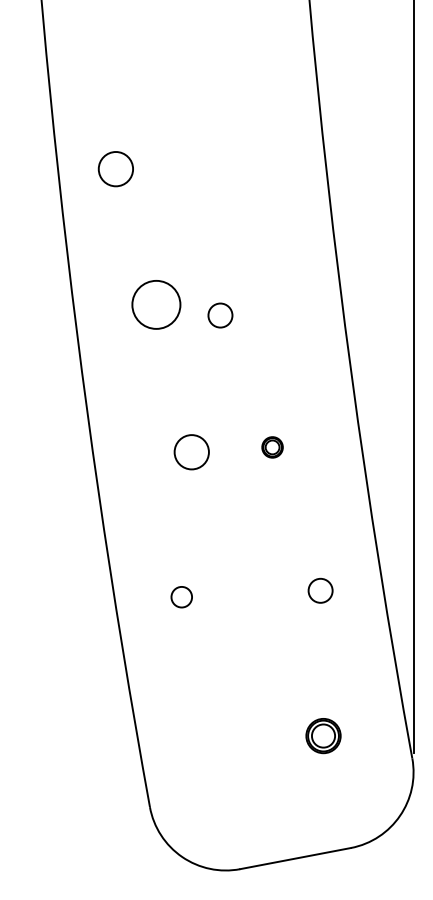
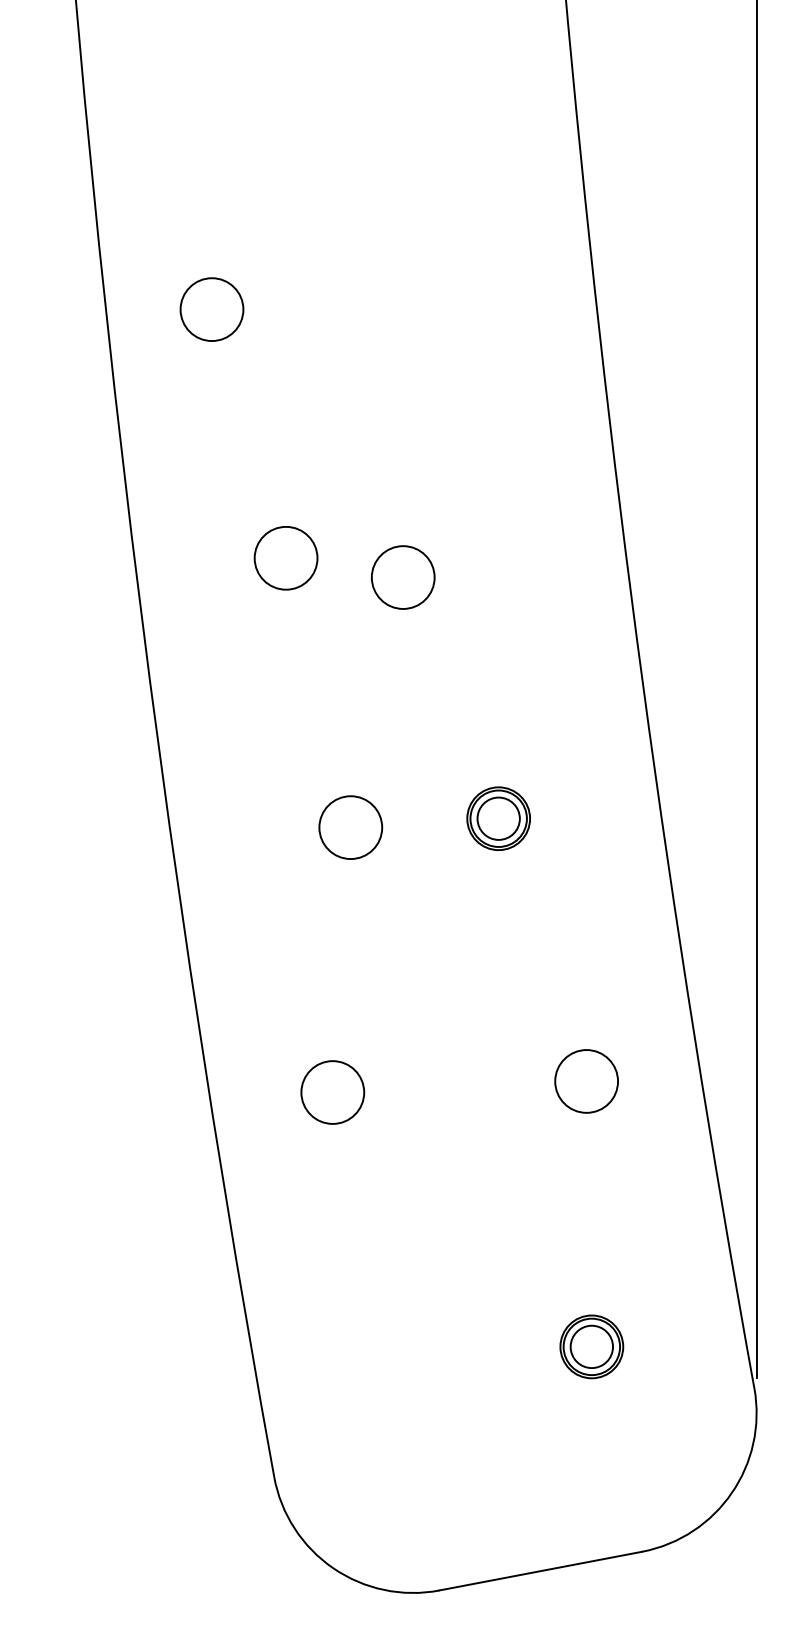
circle: (156, 305) -> (286, 559), size x0.71
circle: (220, 315) -> (403, 577), size x1.43
part: (272, 447) -> (498, 818), size x1.67
circle: (320, 590) -> (586, 1080), size x1.43
circle: (181, 597) -> (331, 1093), size x1.67

